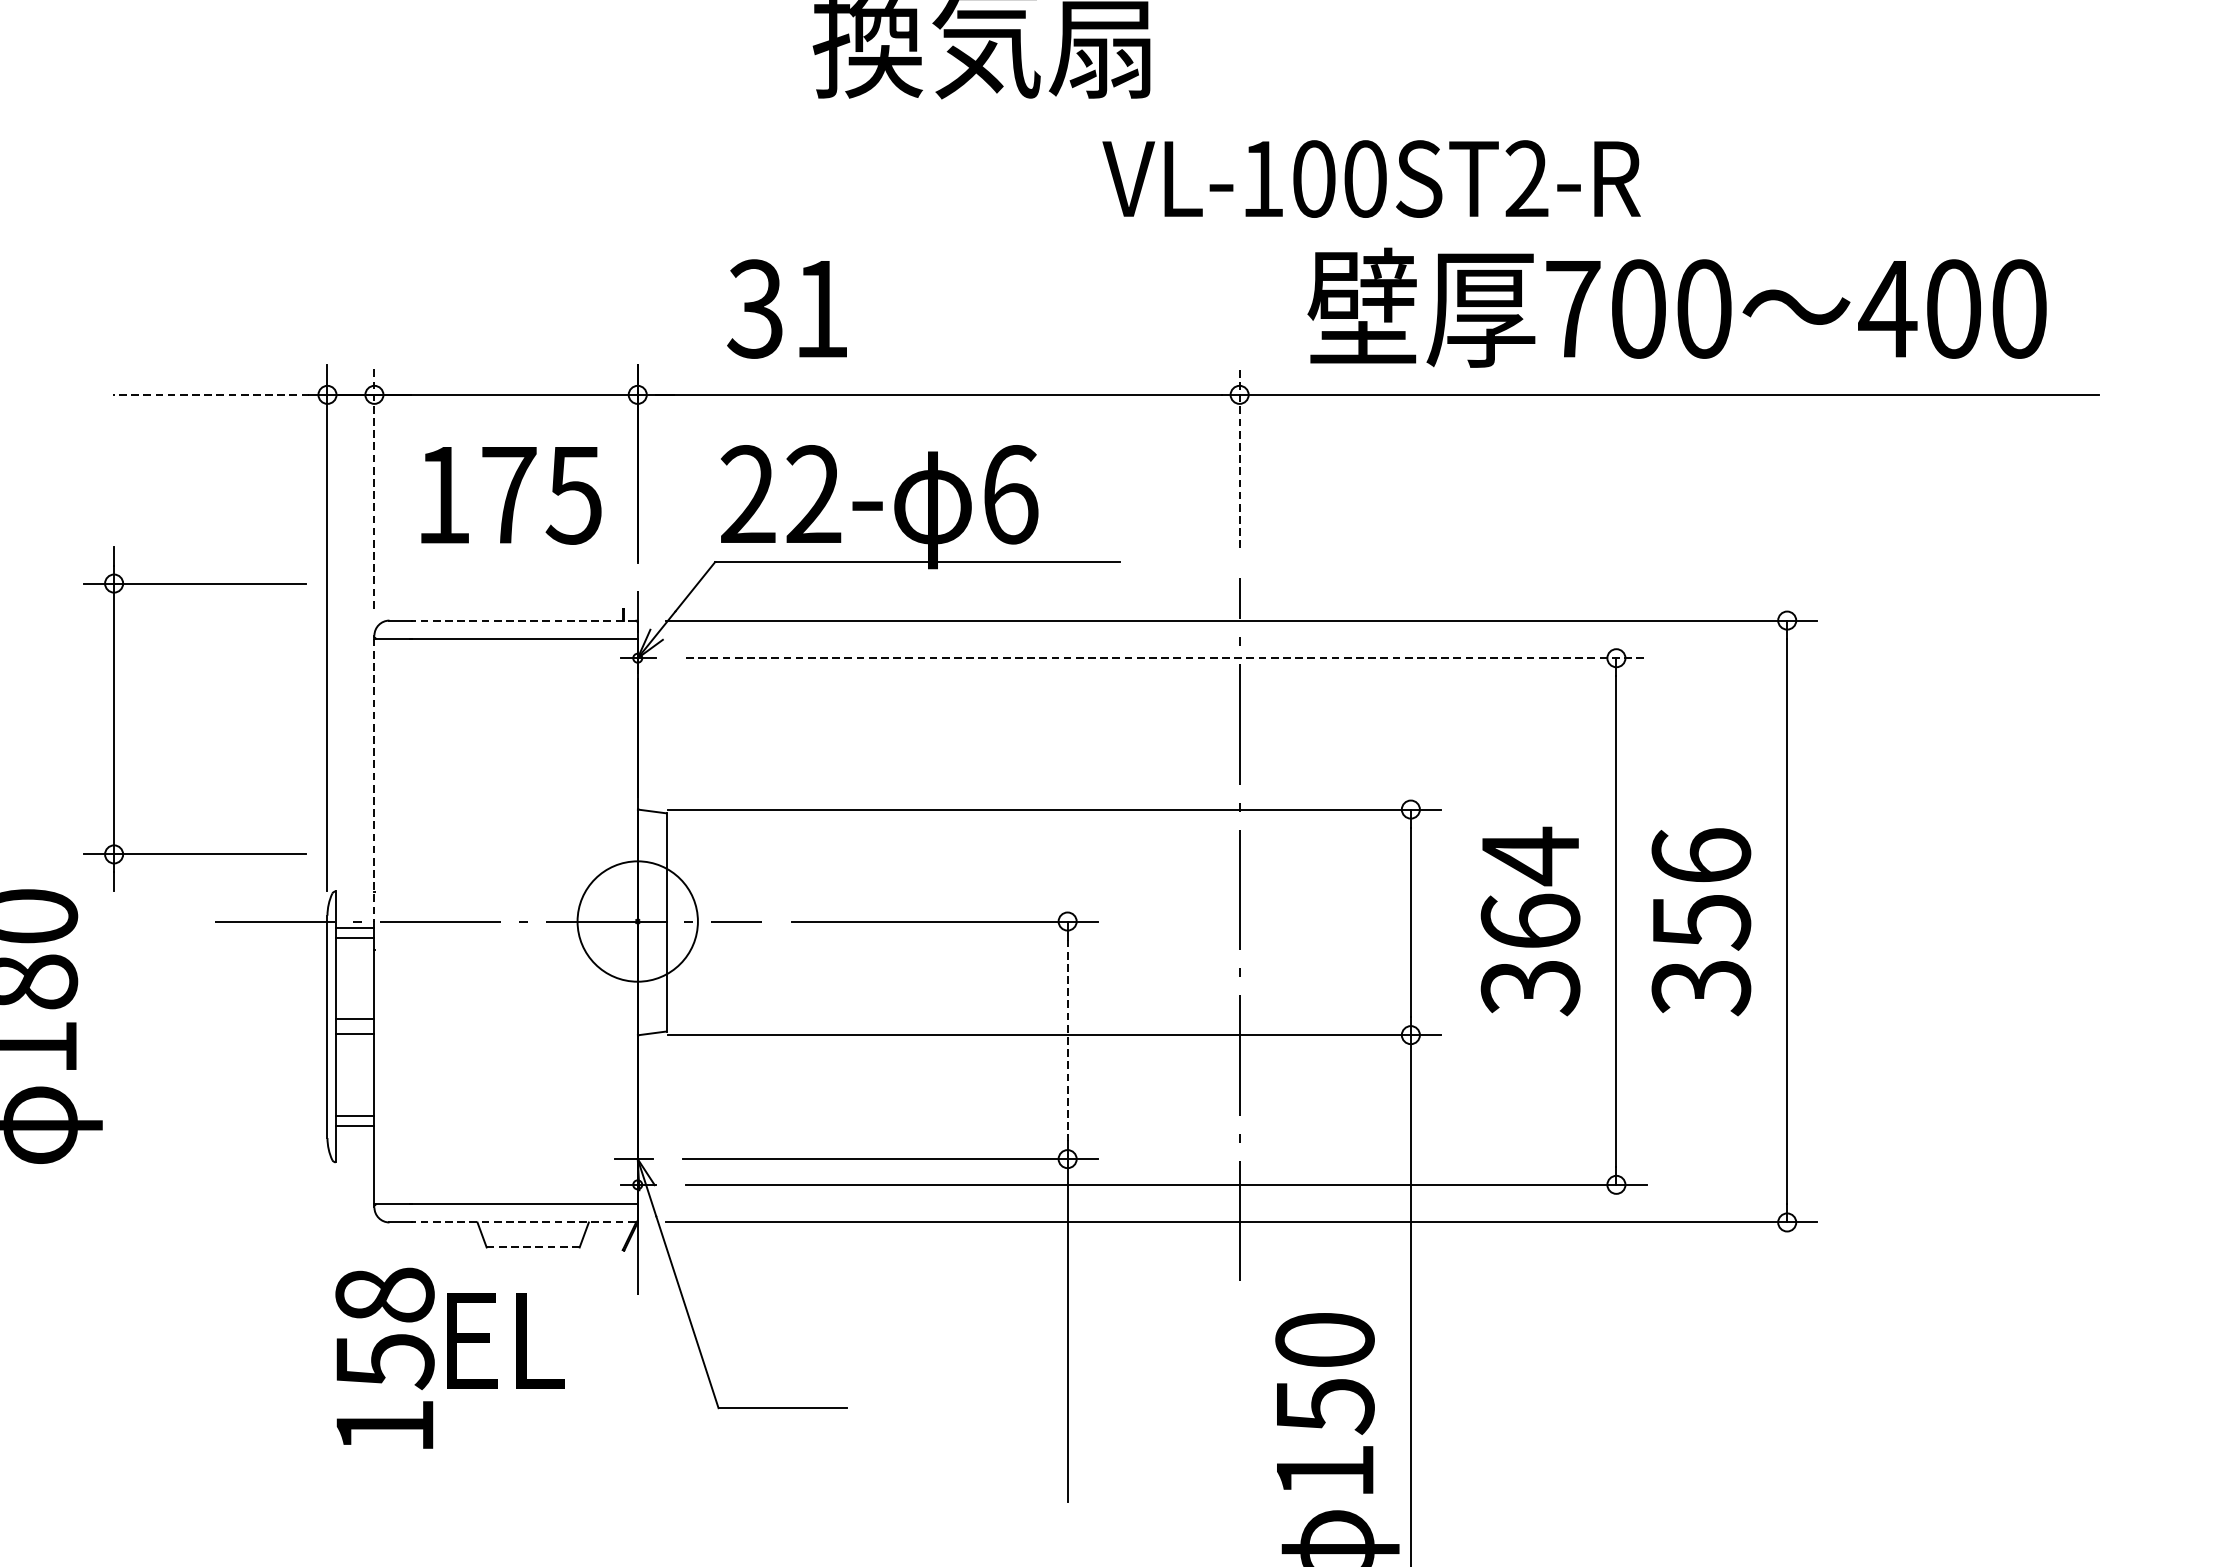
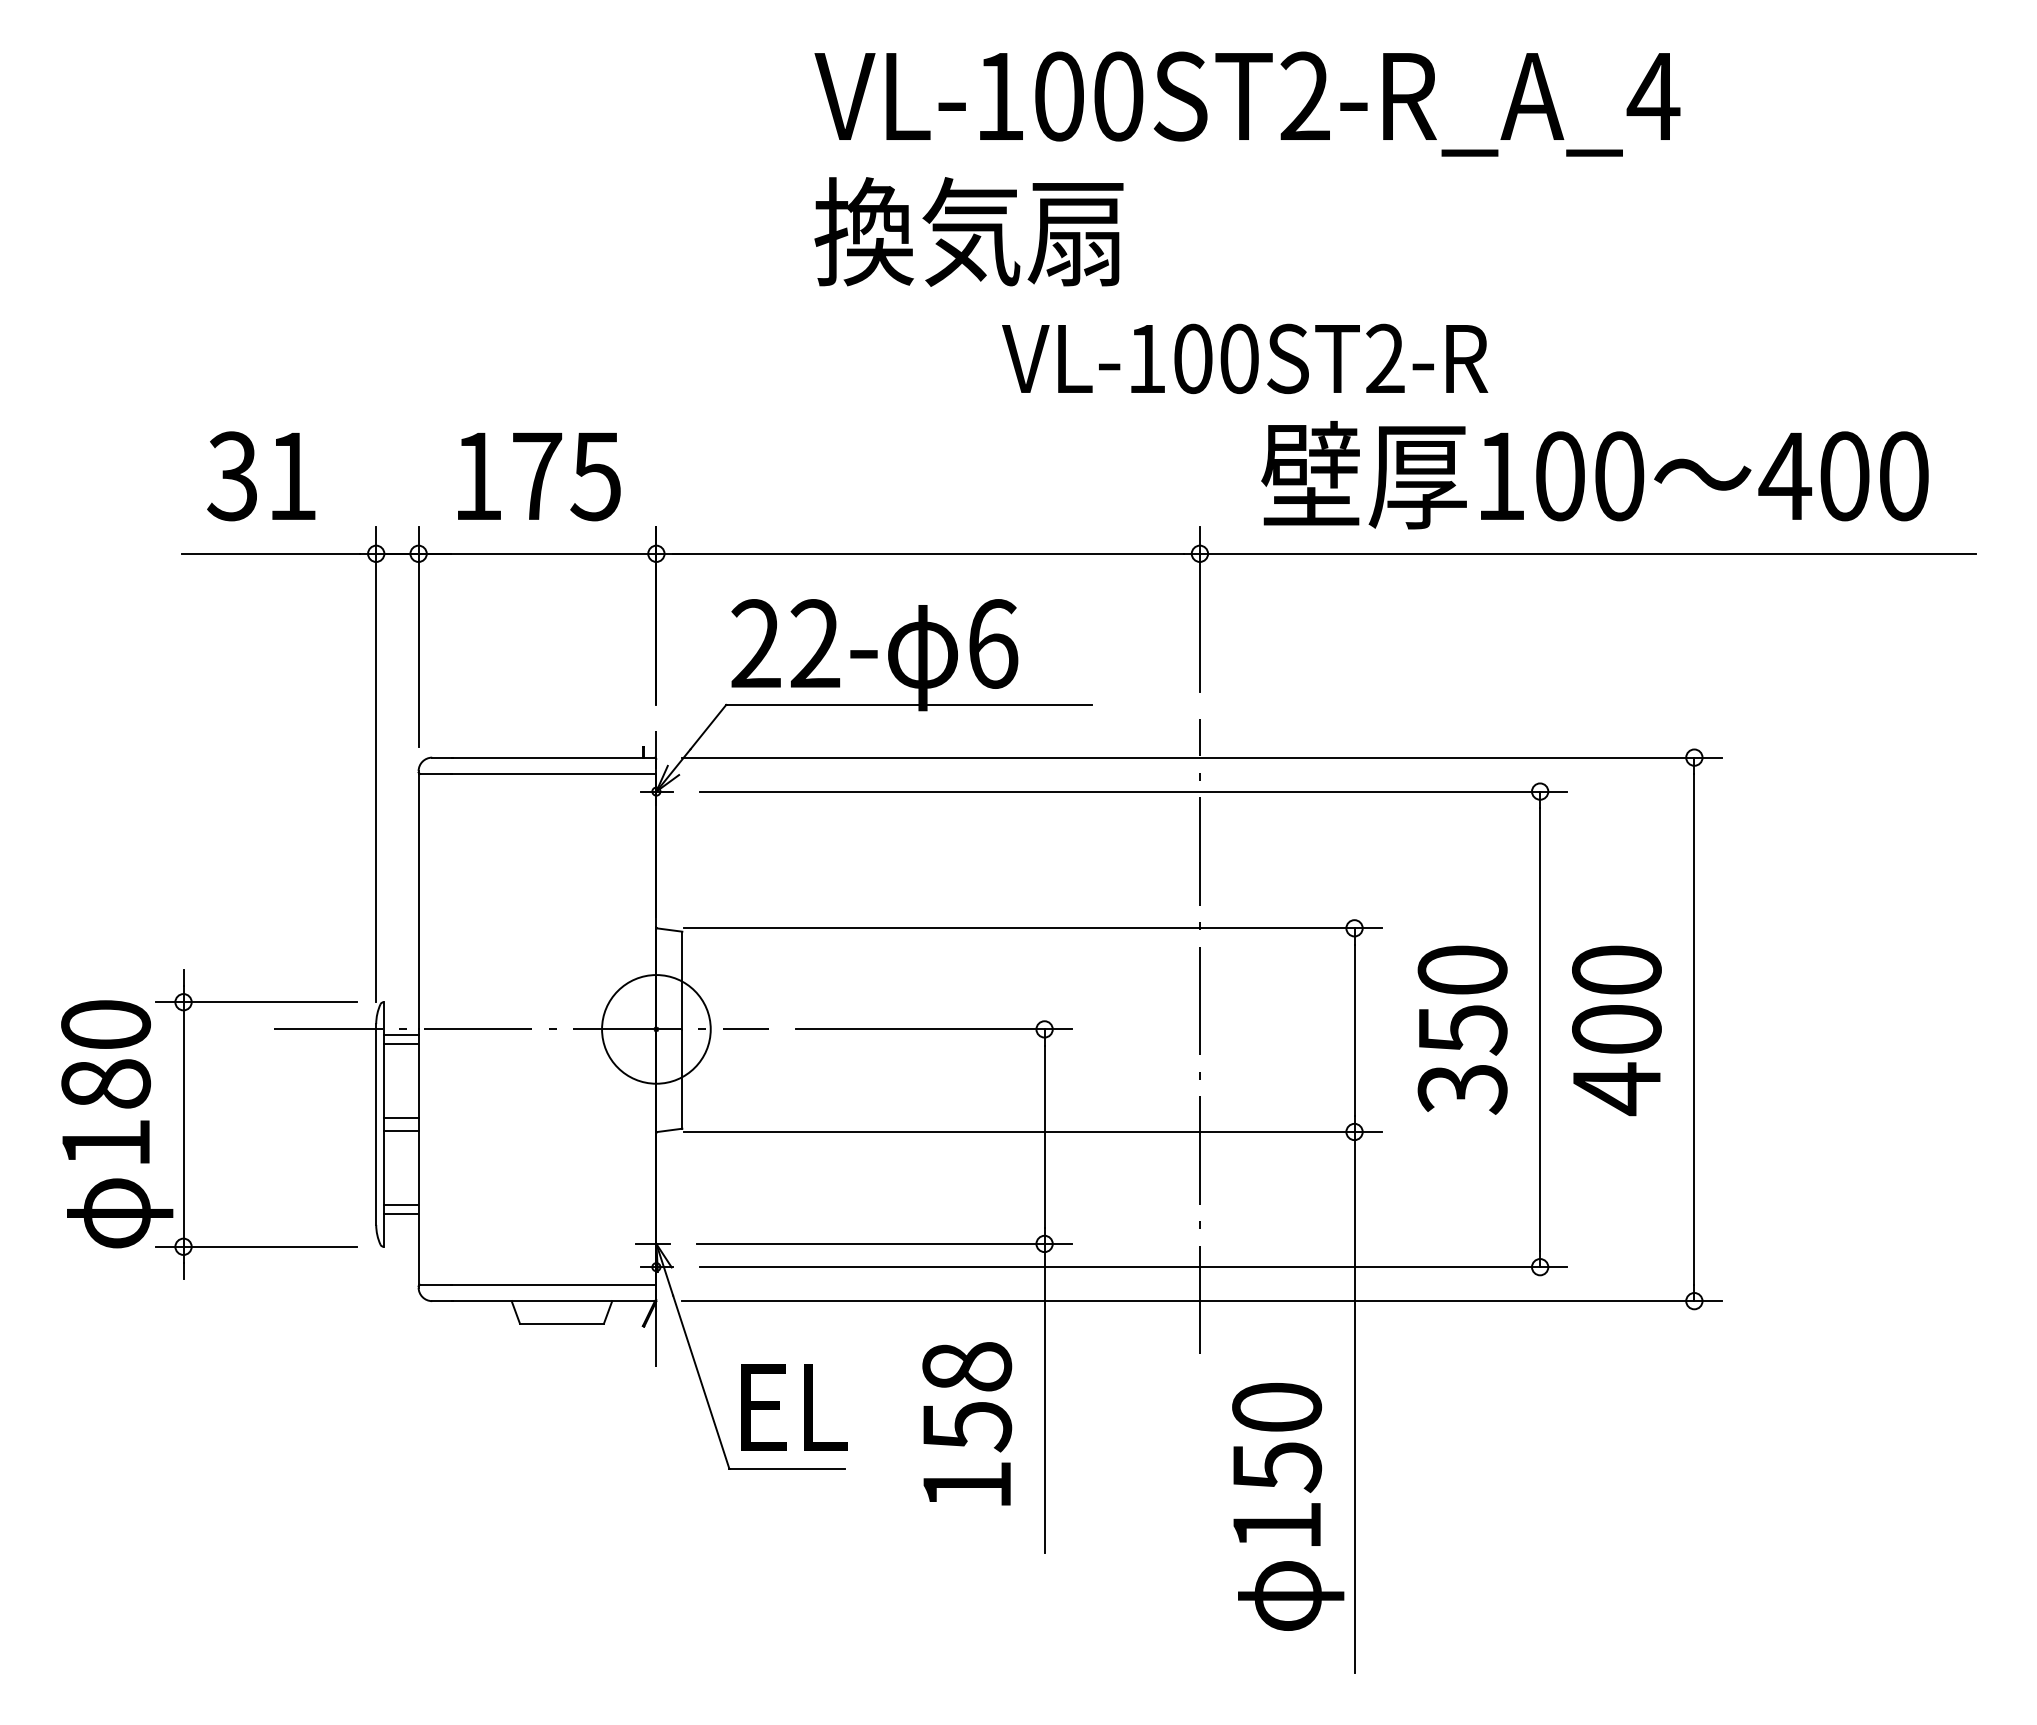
text: (1372, 178) -> (1245, 358), moved
text: (1572, 308) -> (1500, 475), 700 -> 100
text: (787, 309) -> (261, 476), moved
line: (211, 394) -> (271, 553), dashed -> solid
line: (1239, 456) -> (1199, 609), dashed -> solid
line: (374, 486) -> (418, 636), dashed -> solid
text: (511, 496) -> (539, 477), moved
line: (522, 620) -> (552, 757), dashed -> solid
line: (1166, 658) -> (1133, 791), dashed -> solid
part: (115, 718) -> (184, 1124), moved
line: (374, 779) -> (418, 901), dashed -> solid
text: (1530, 888) -> (1462, 999), 364 -> 350
text: (1700, 922) -> (1616, 1030), 356 -> 400
line: (1067, 1040) -> (1044, 1136), dashed -> solid
line: (522, 1222) -> (552, 1301), dashed -> solid
line: (532, 1247) -> (561, 1323), dashed -> solid
text: (506, 1340) -> (794, 1407), moved
text: (385, 1357) -> (967, 1423), moved

